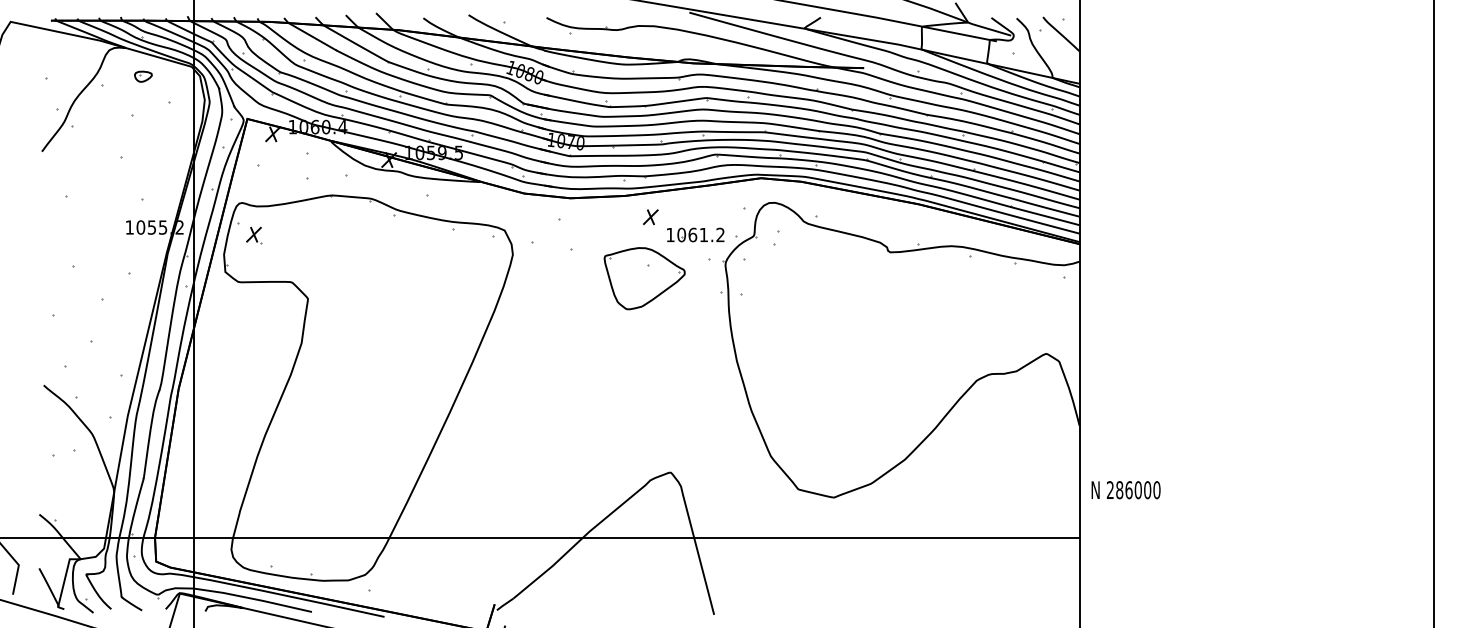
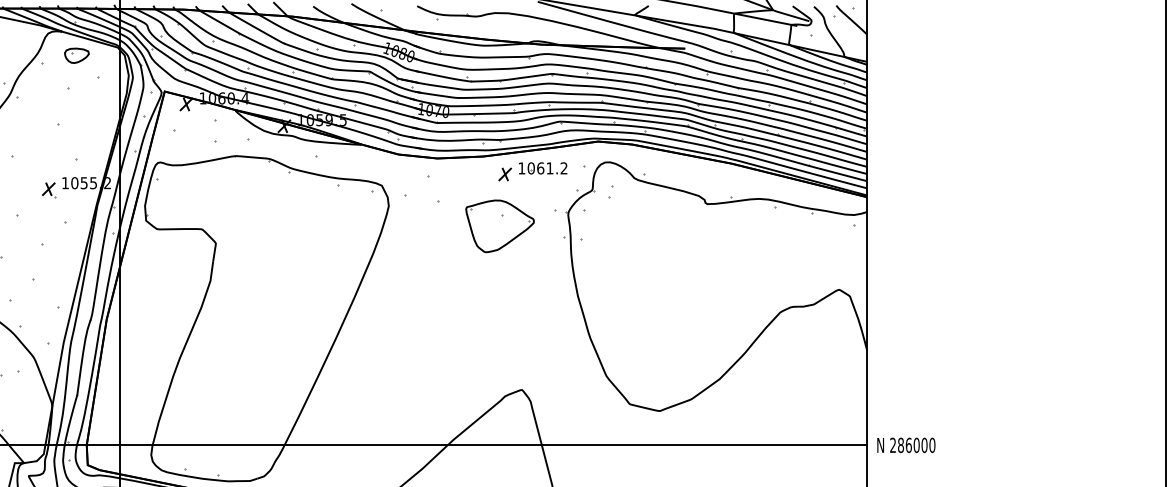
part: (143, 76) -> (77, 55), size x1.67
part: (695, 234) -> (542, 167), moved
part: (254, 235) -> (49, 189), moved
text: (1125, 490) -> (905, 445), moved

